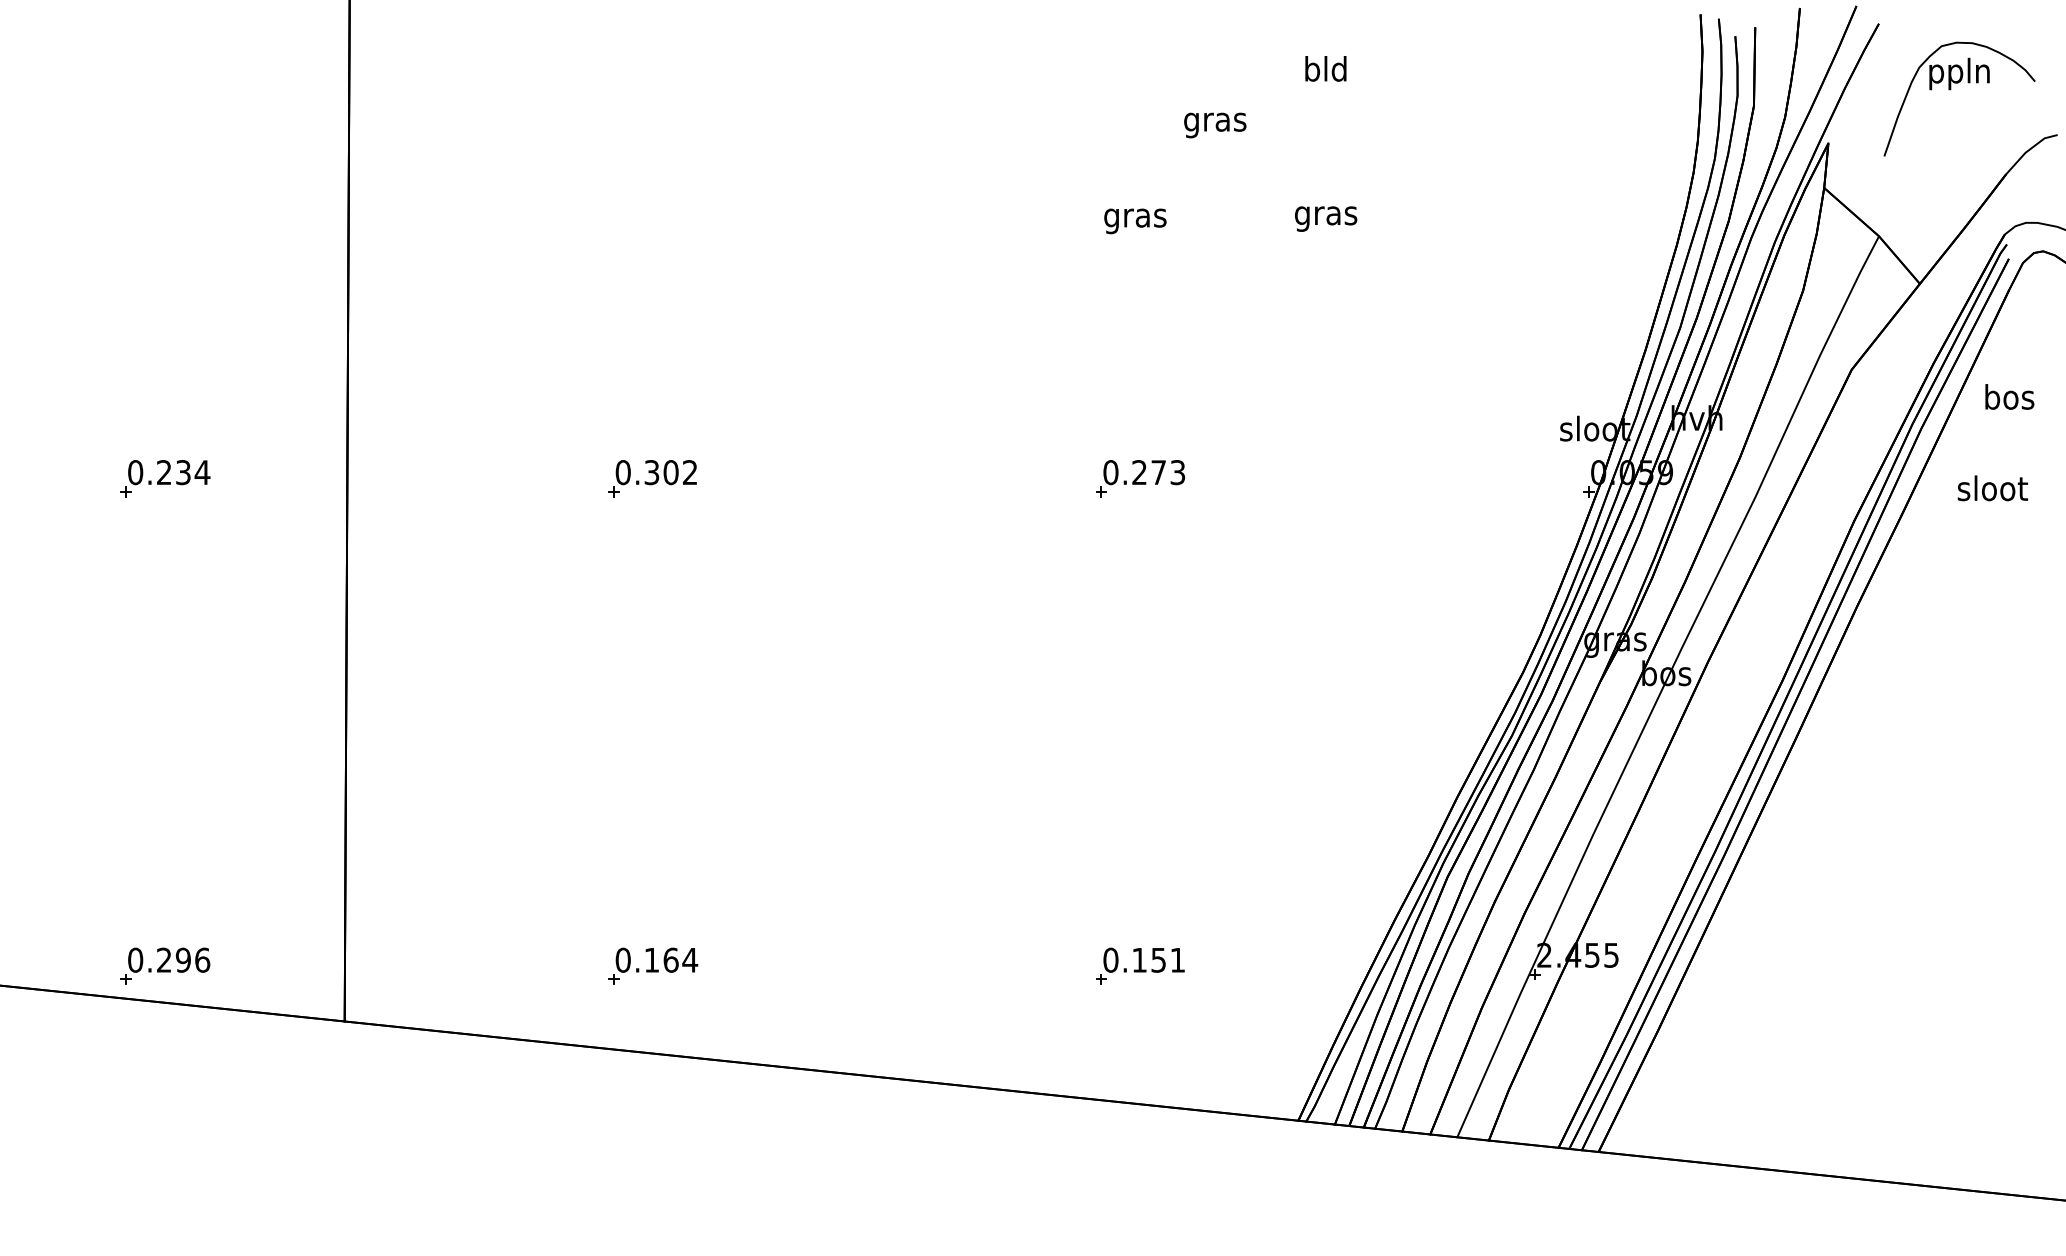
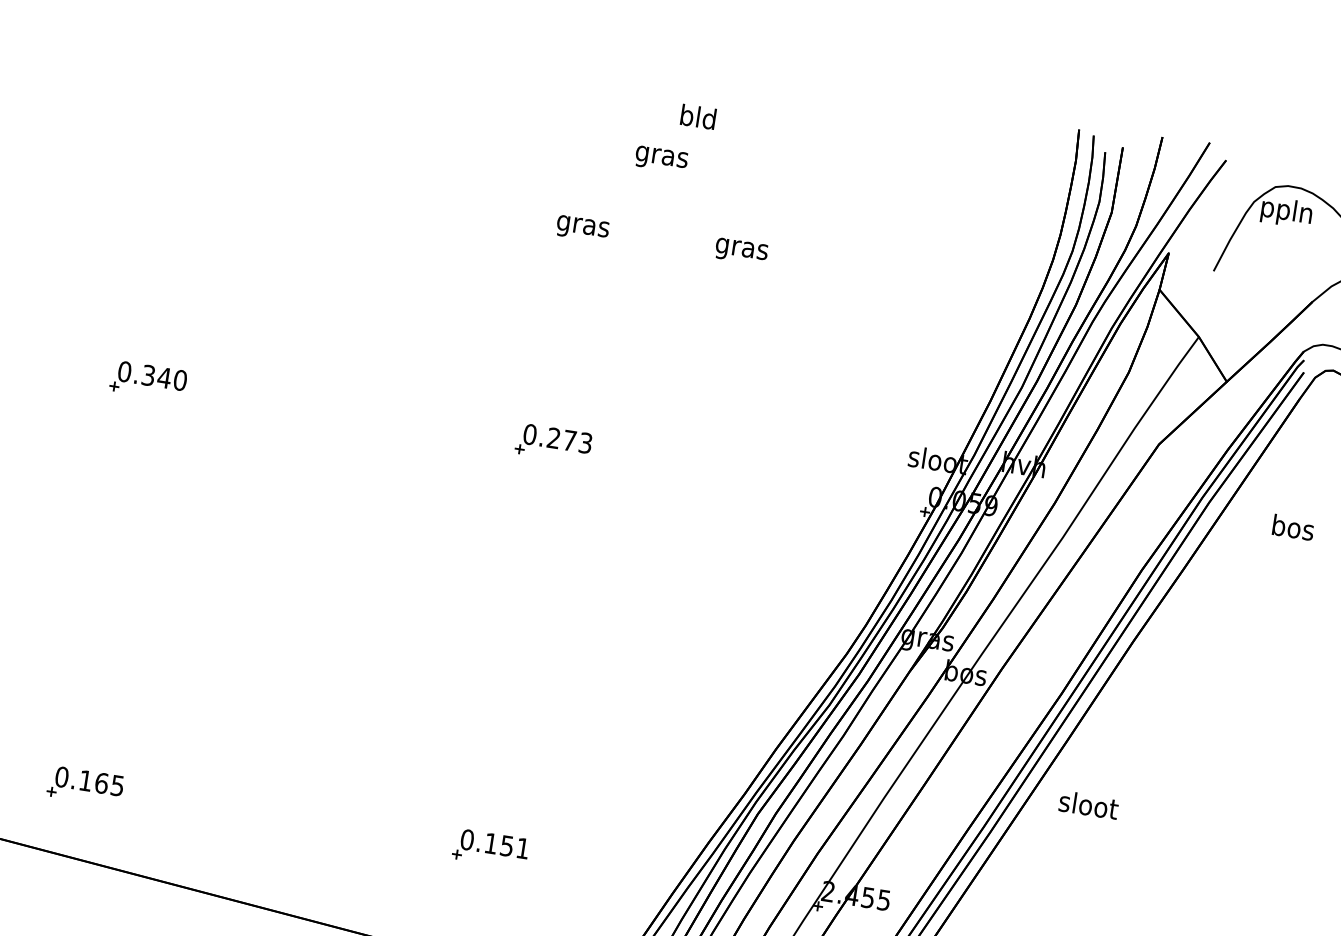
text: (1325, 68) -> (698, 116), moved
text: (2009, 396) -> (1293, 527), moved
text: (680, 472) -> (172, 379), 0.302 -> 0.340
text: (1992, 488) -> (1088, 805), moved
text: (690, 960) -> (117, 786), 0.164 -> 0.165

